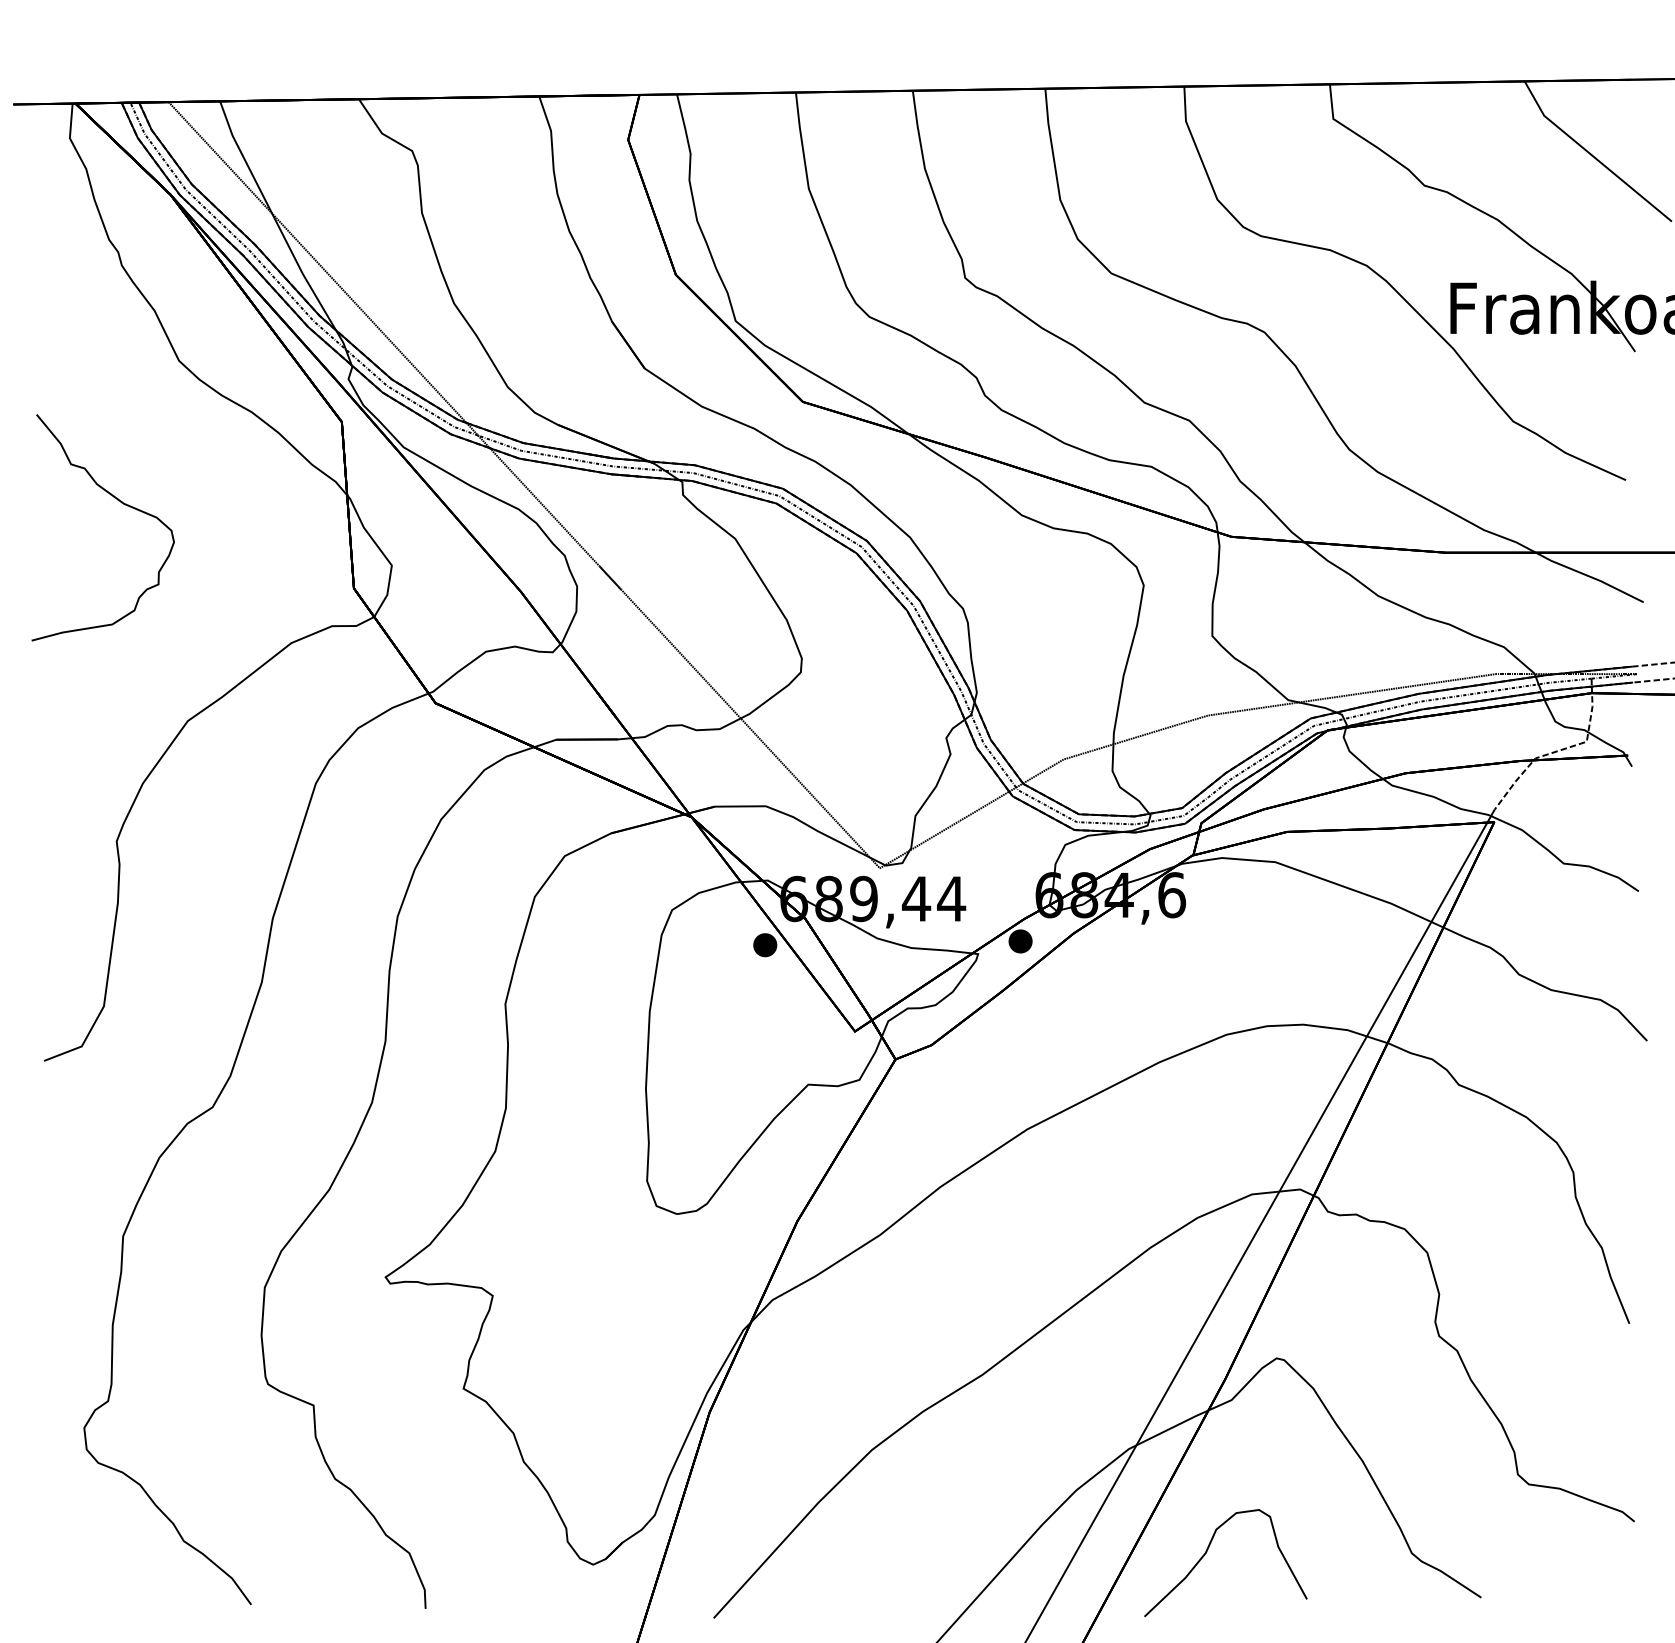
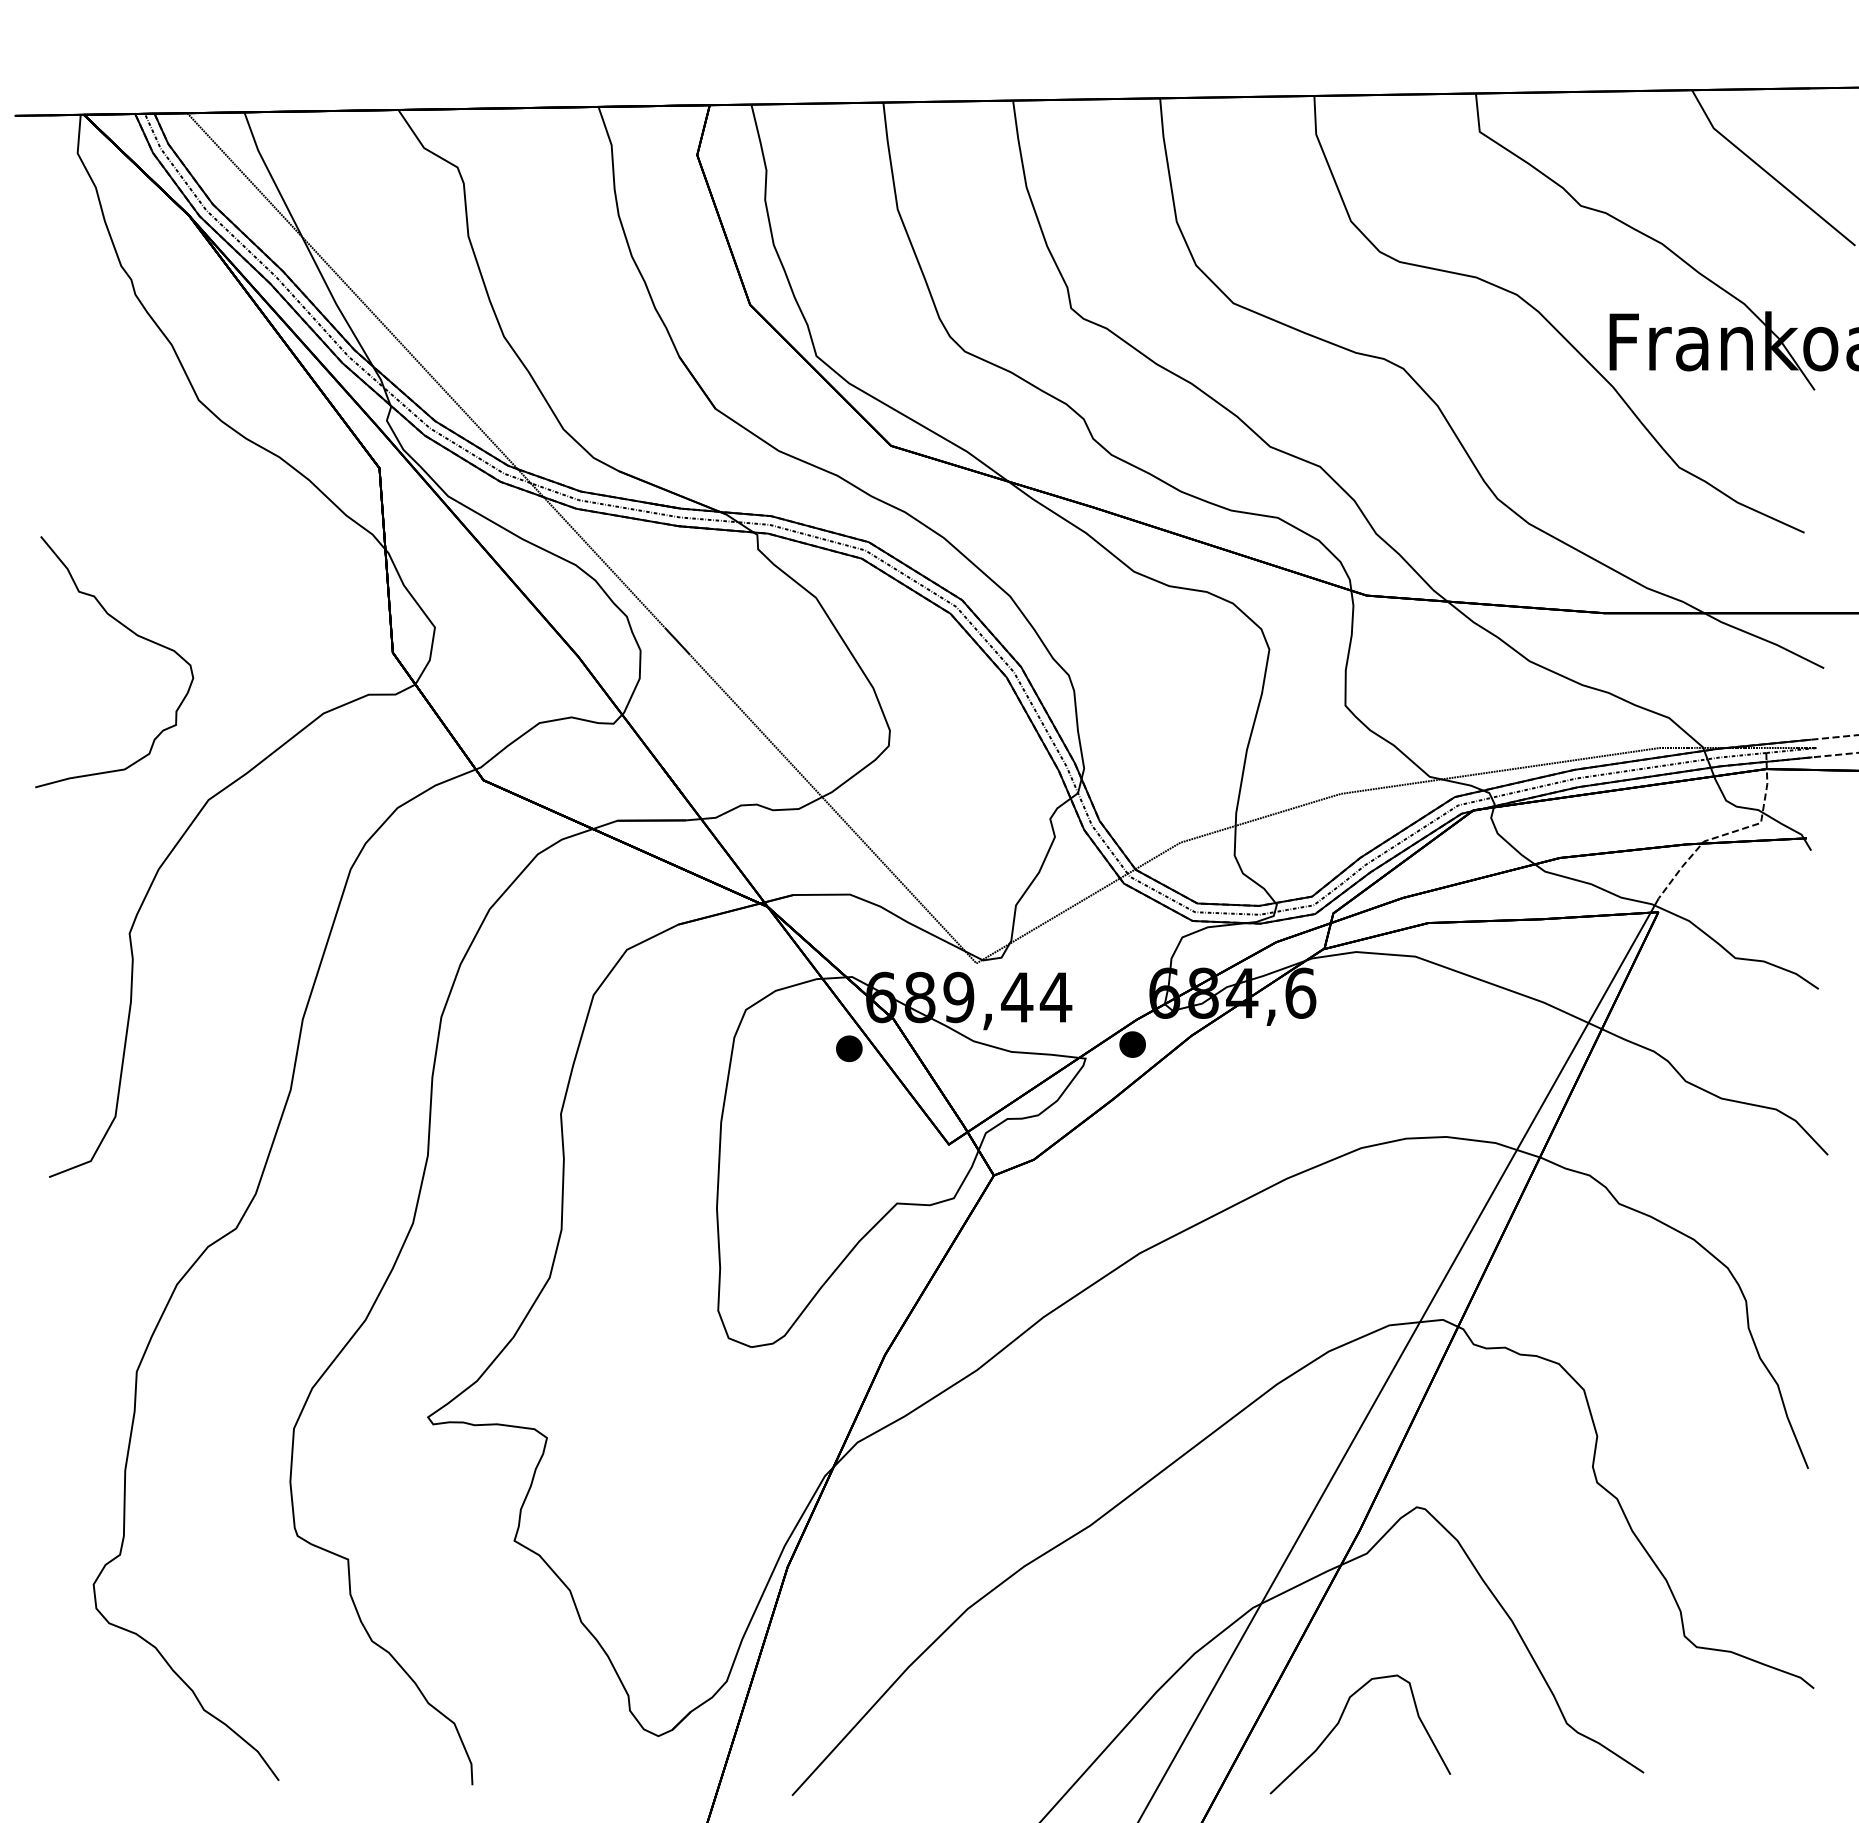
curve: (121, 503) -> (134, 635), moved

